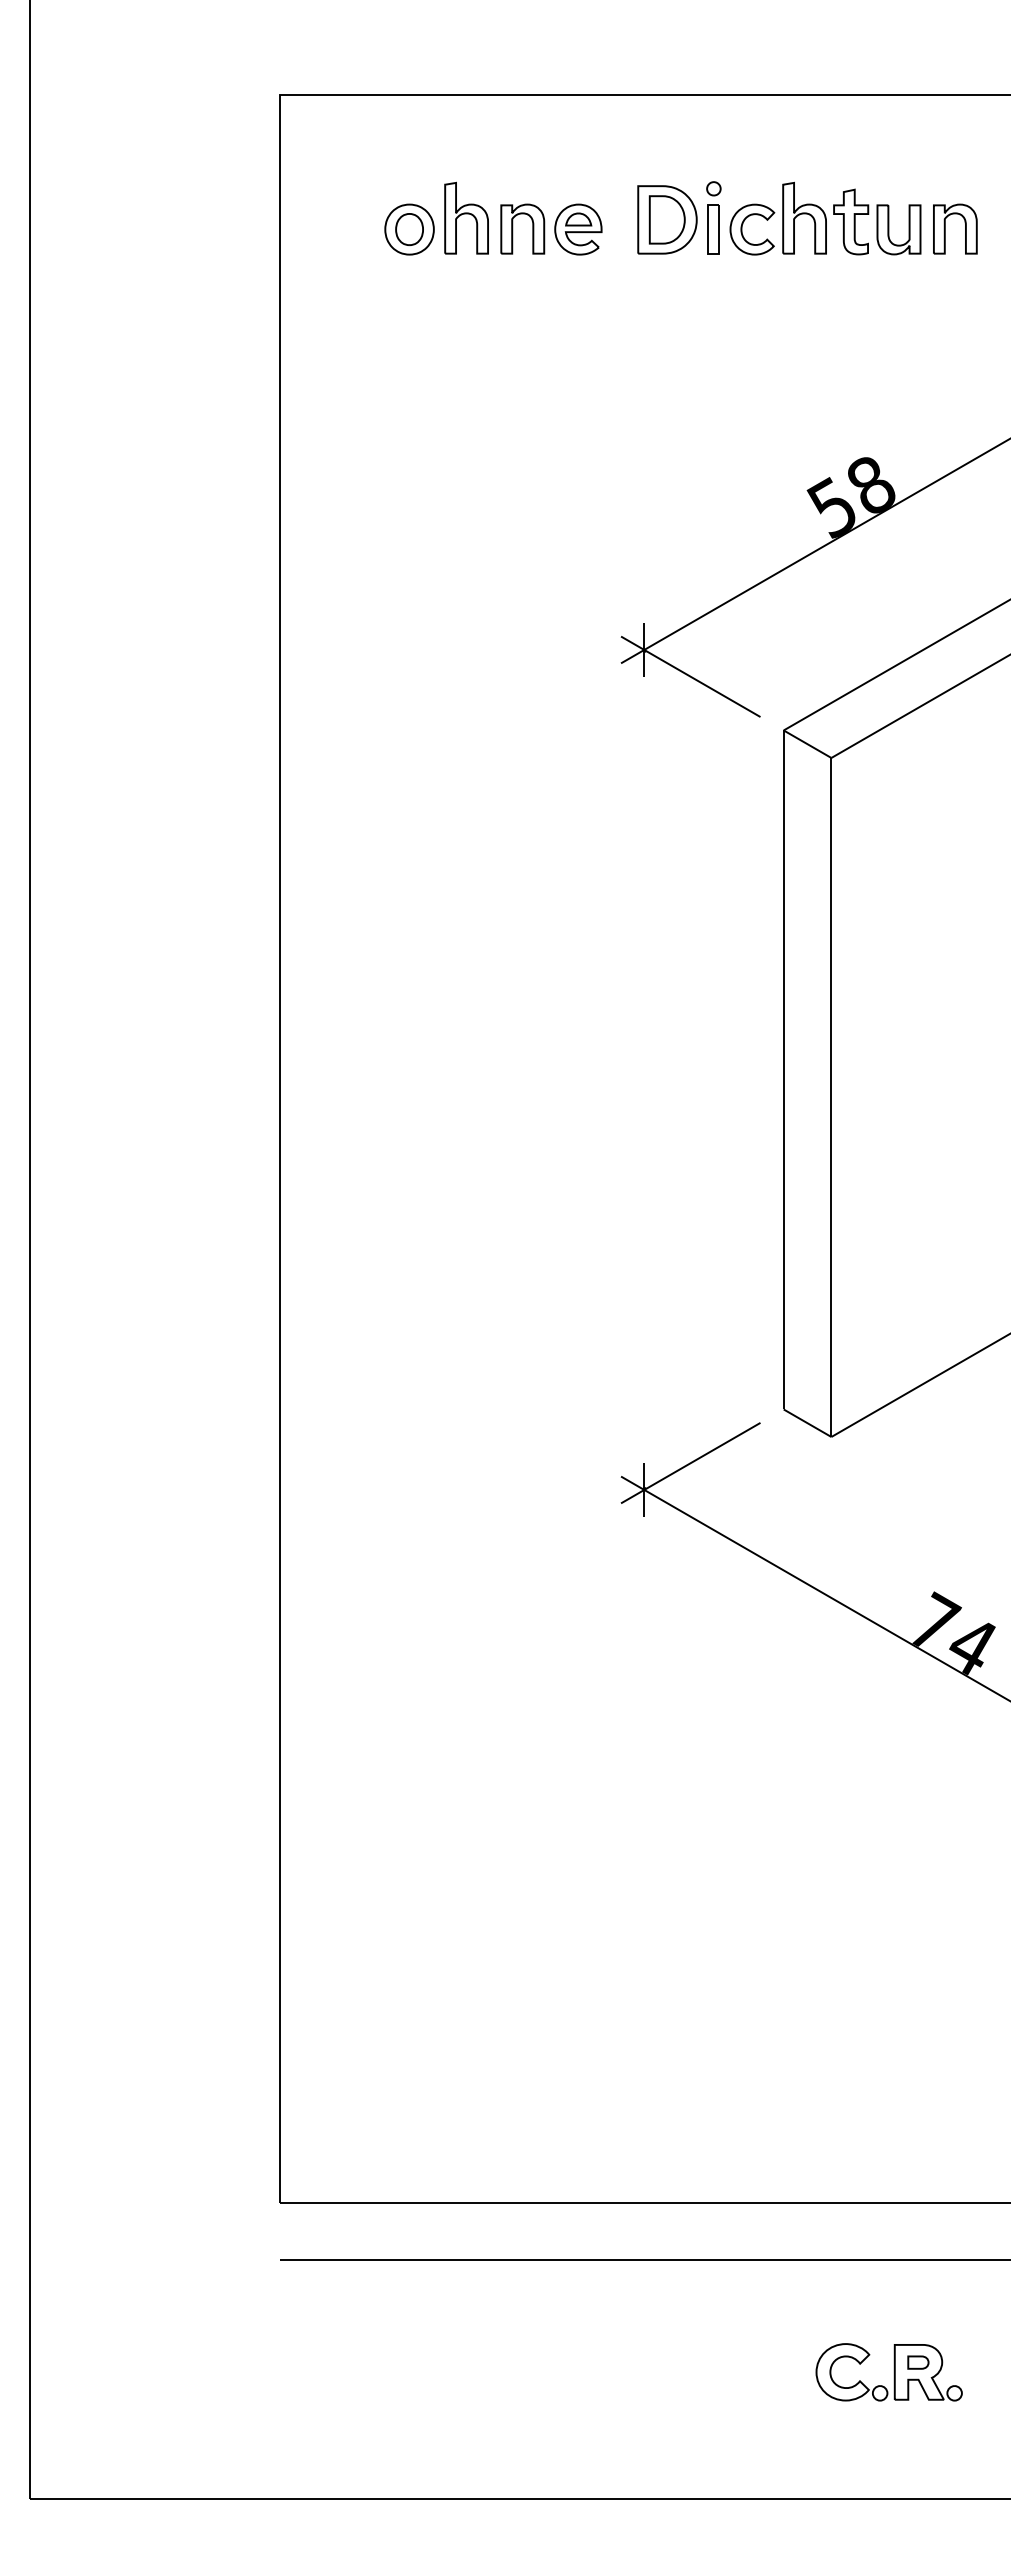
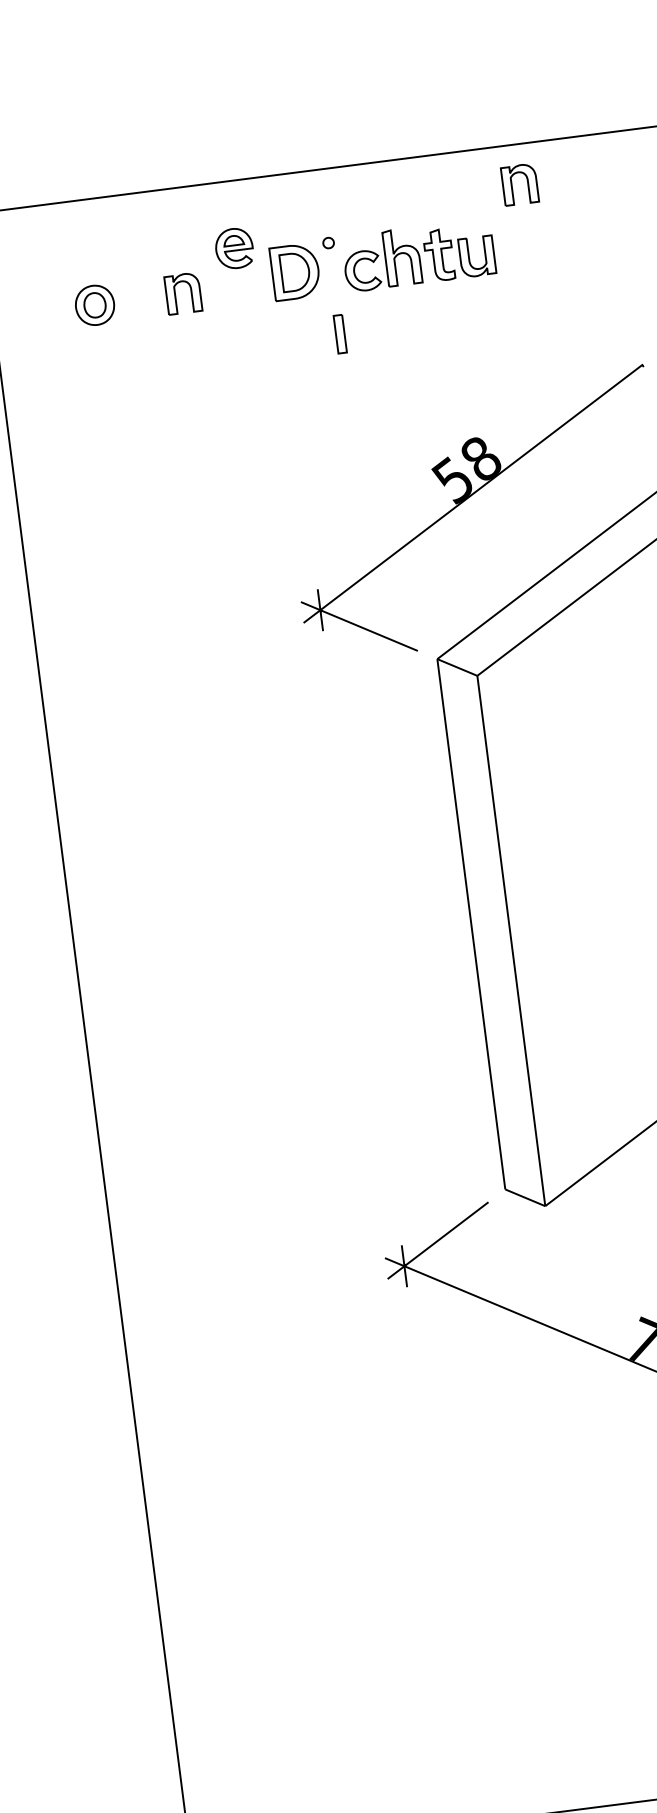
part: (466, 217) -> (138, 290), removed
part: (945, 228) -> (512, 185), moved
part: (578, 229) -> (234, 248), moved
part: (713, 229) -> (339, 334), moved

